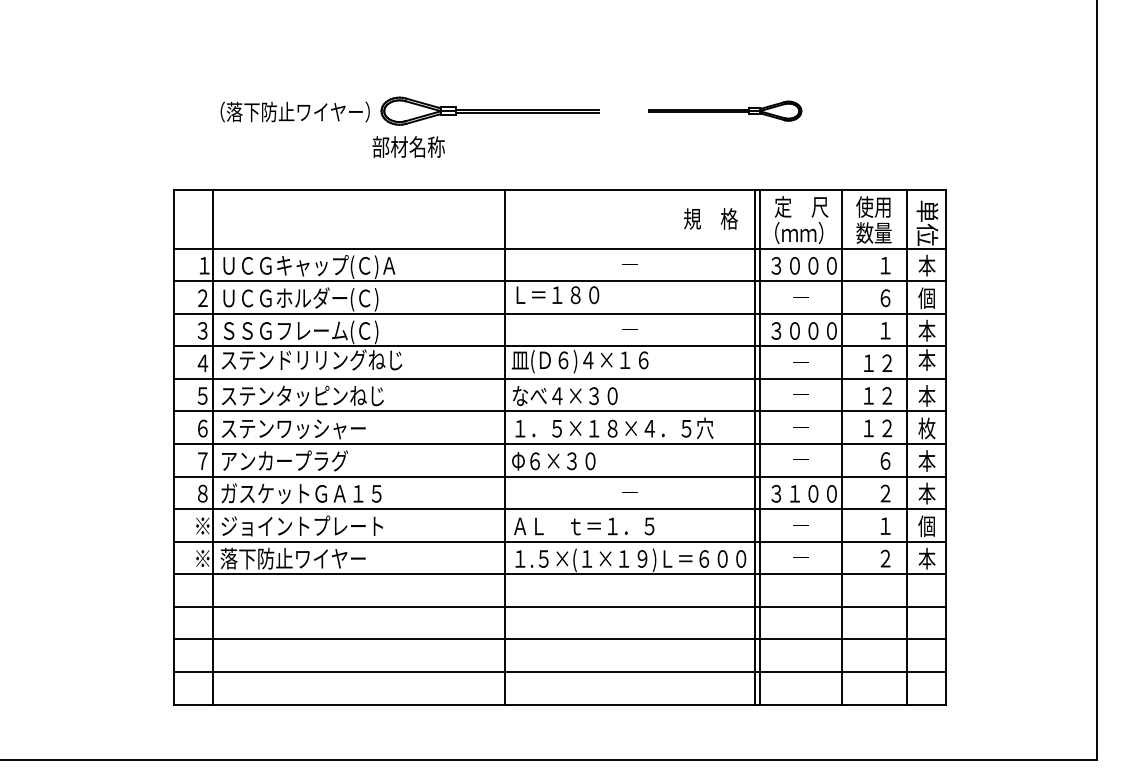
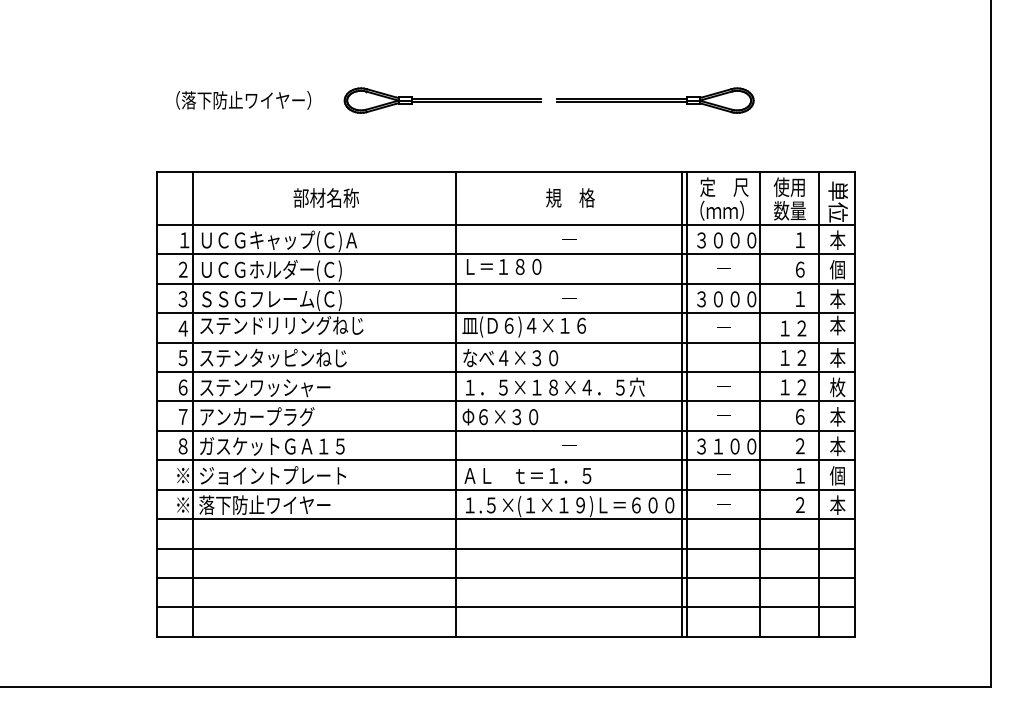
part: (725, 111) -> (655, 100), size x1.43
text: (295, 112) -> (243, 100), moved
text: (407, 146) -> (325, 197), moved
text: (710, 218) -> (570, 197), moved

